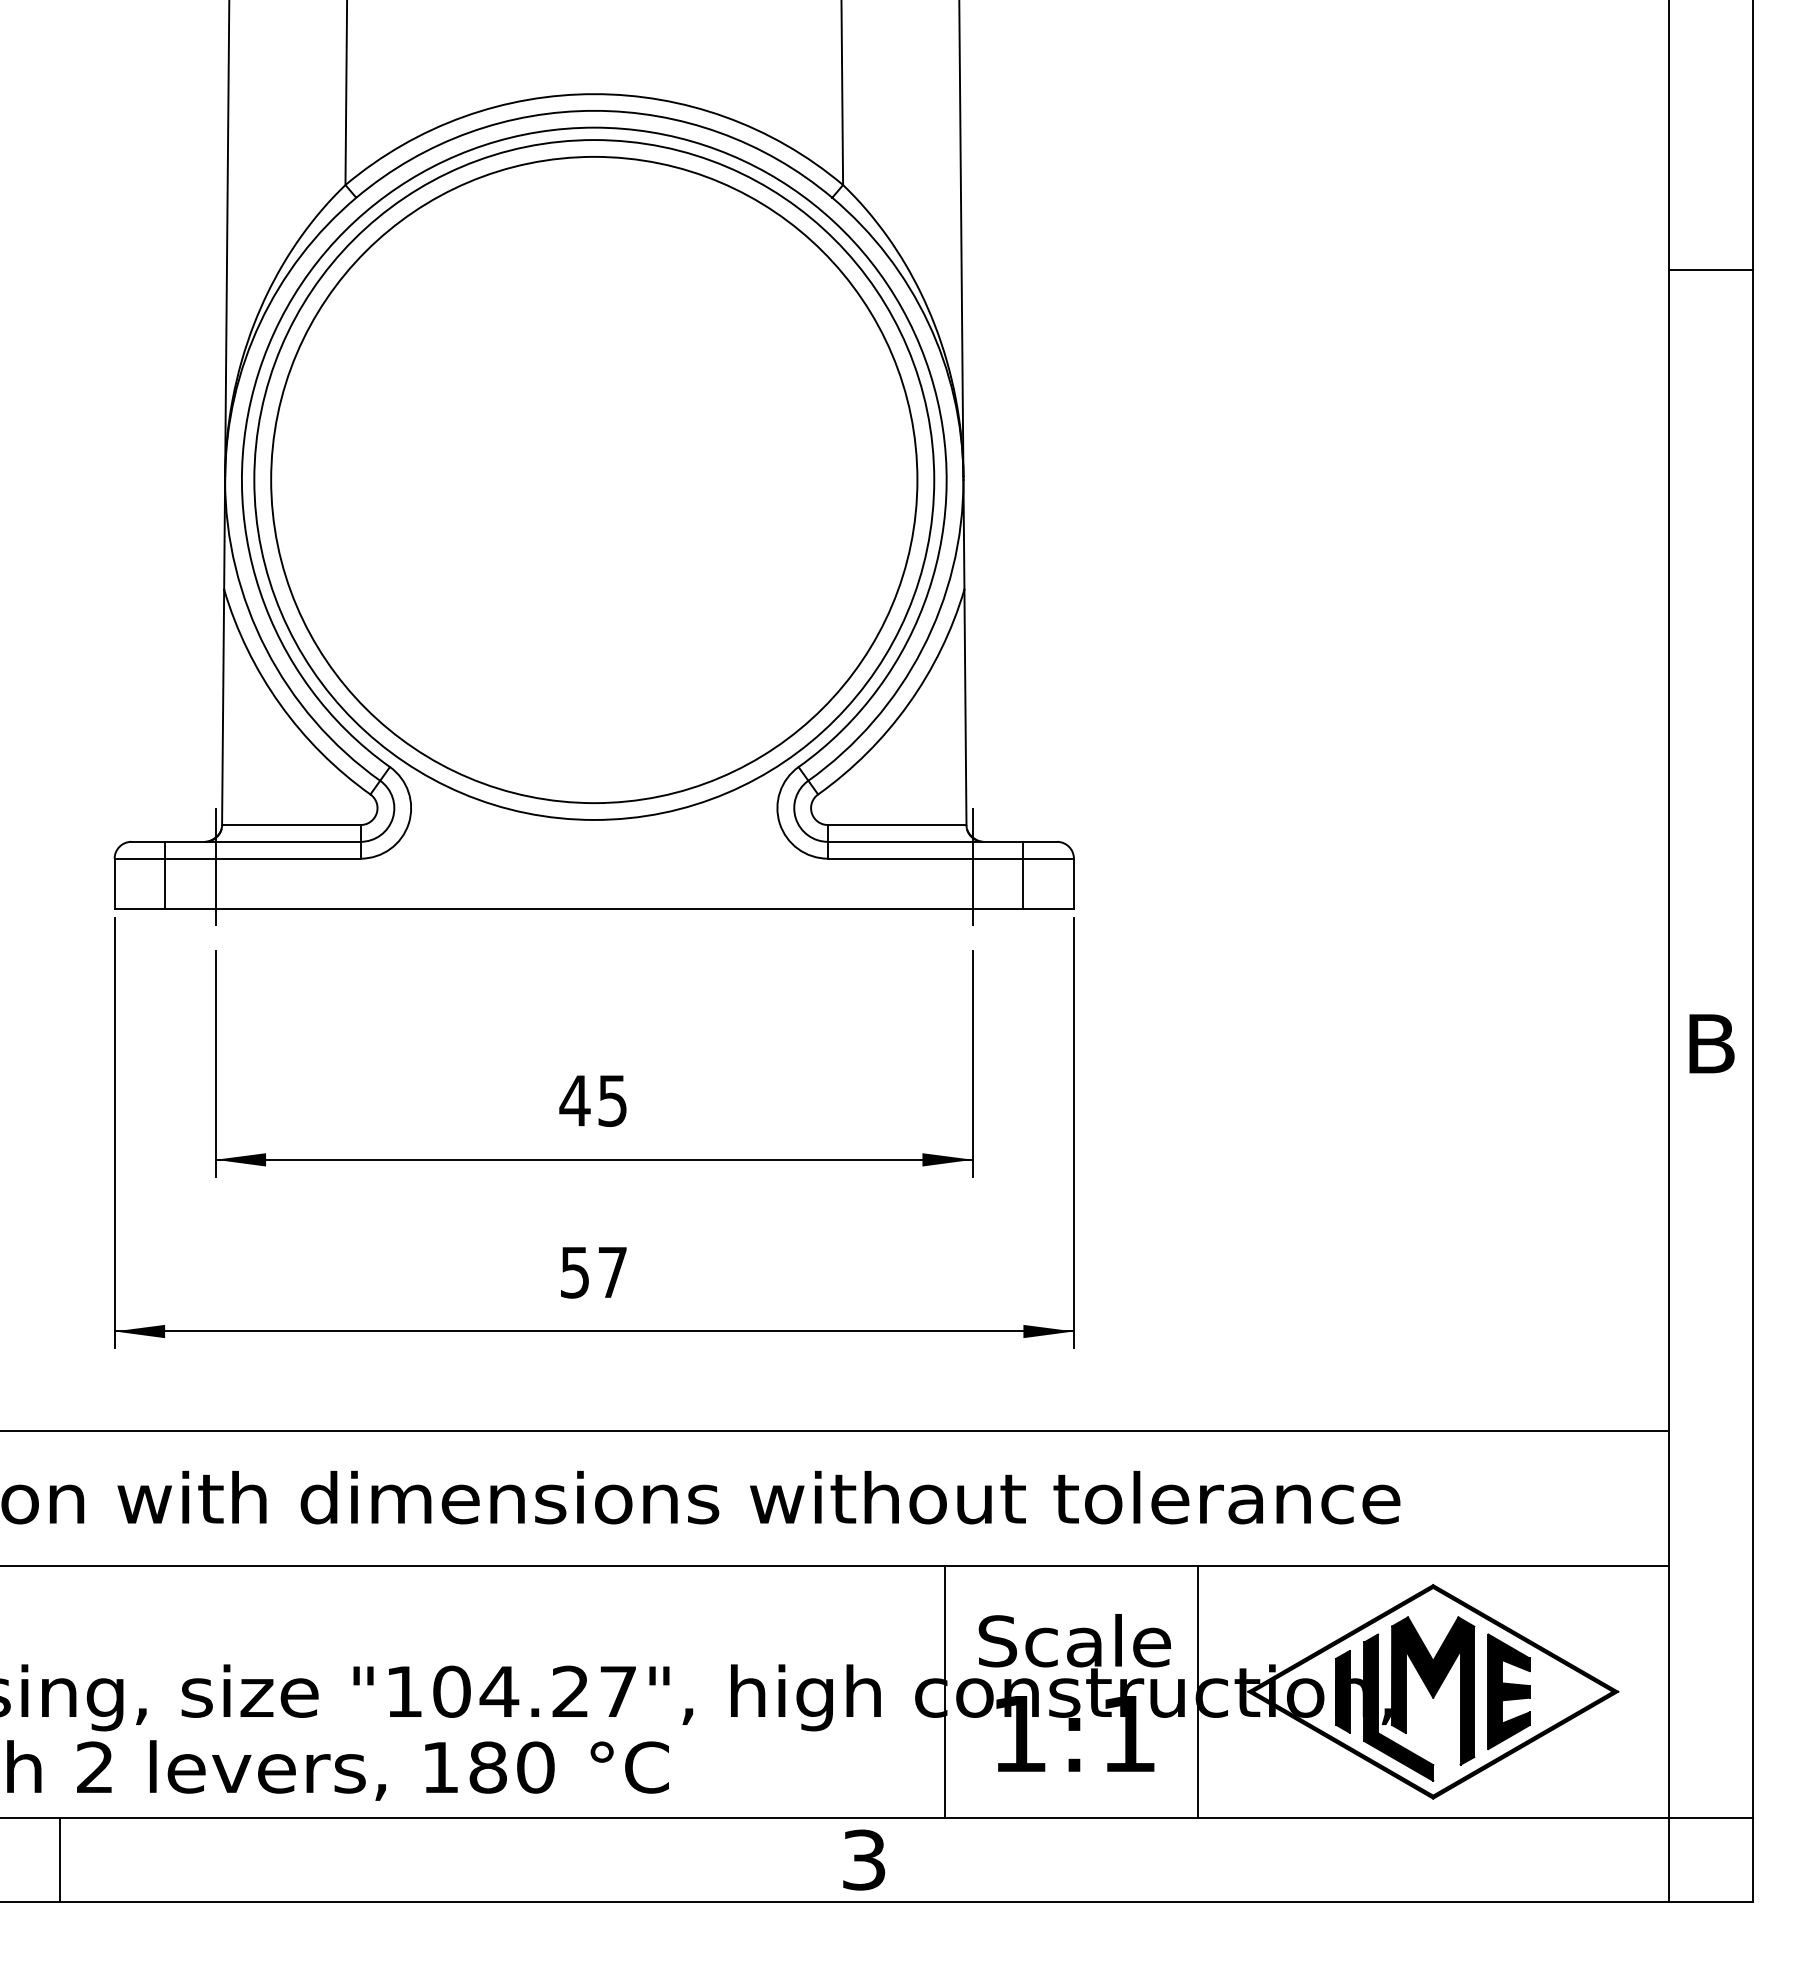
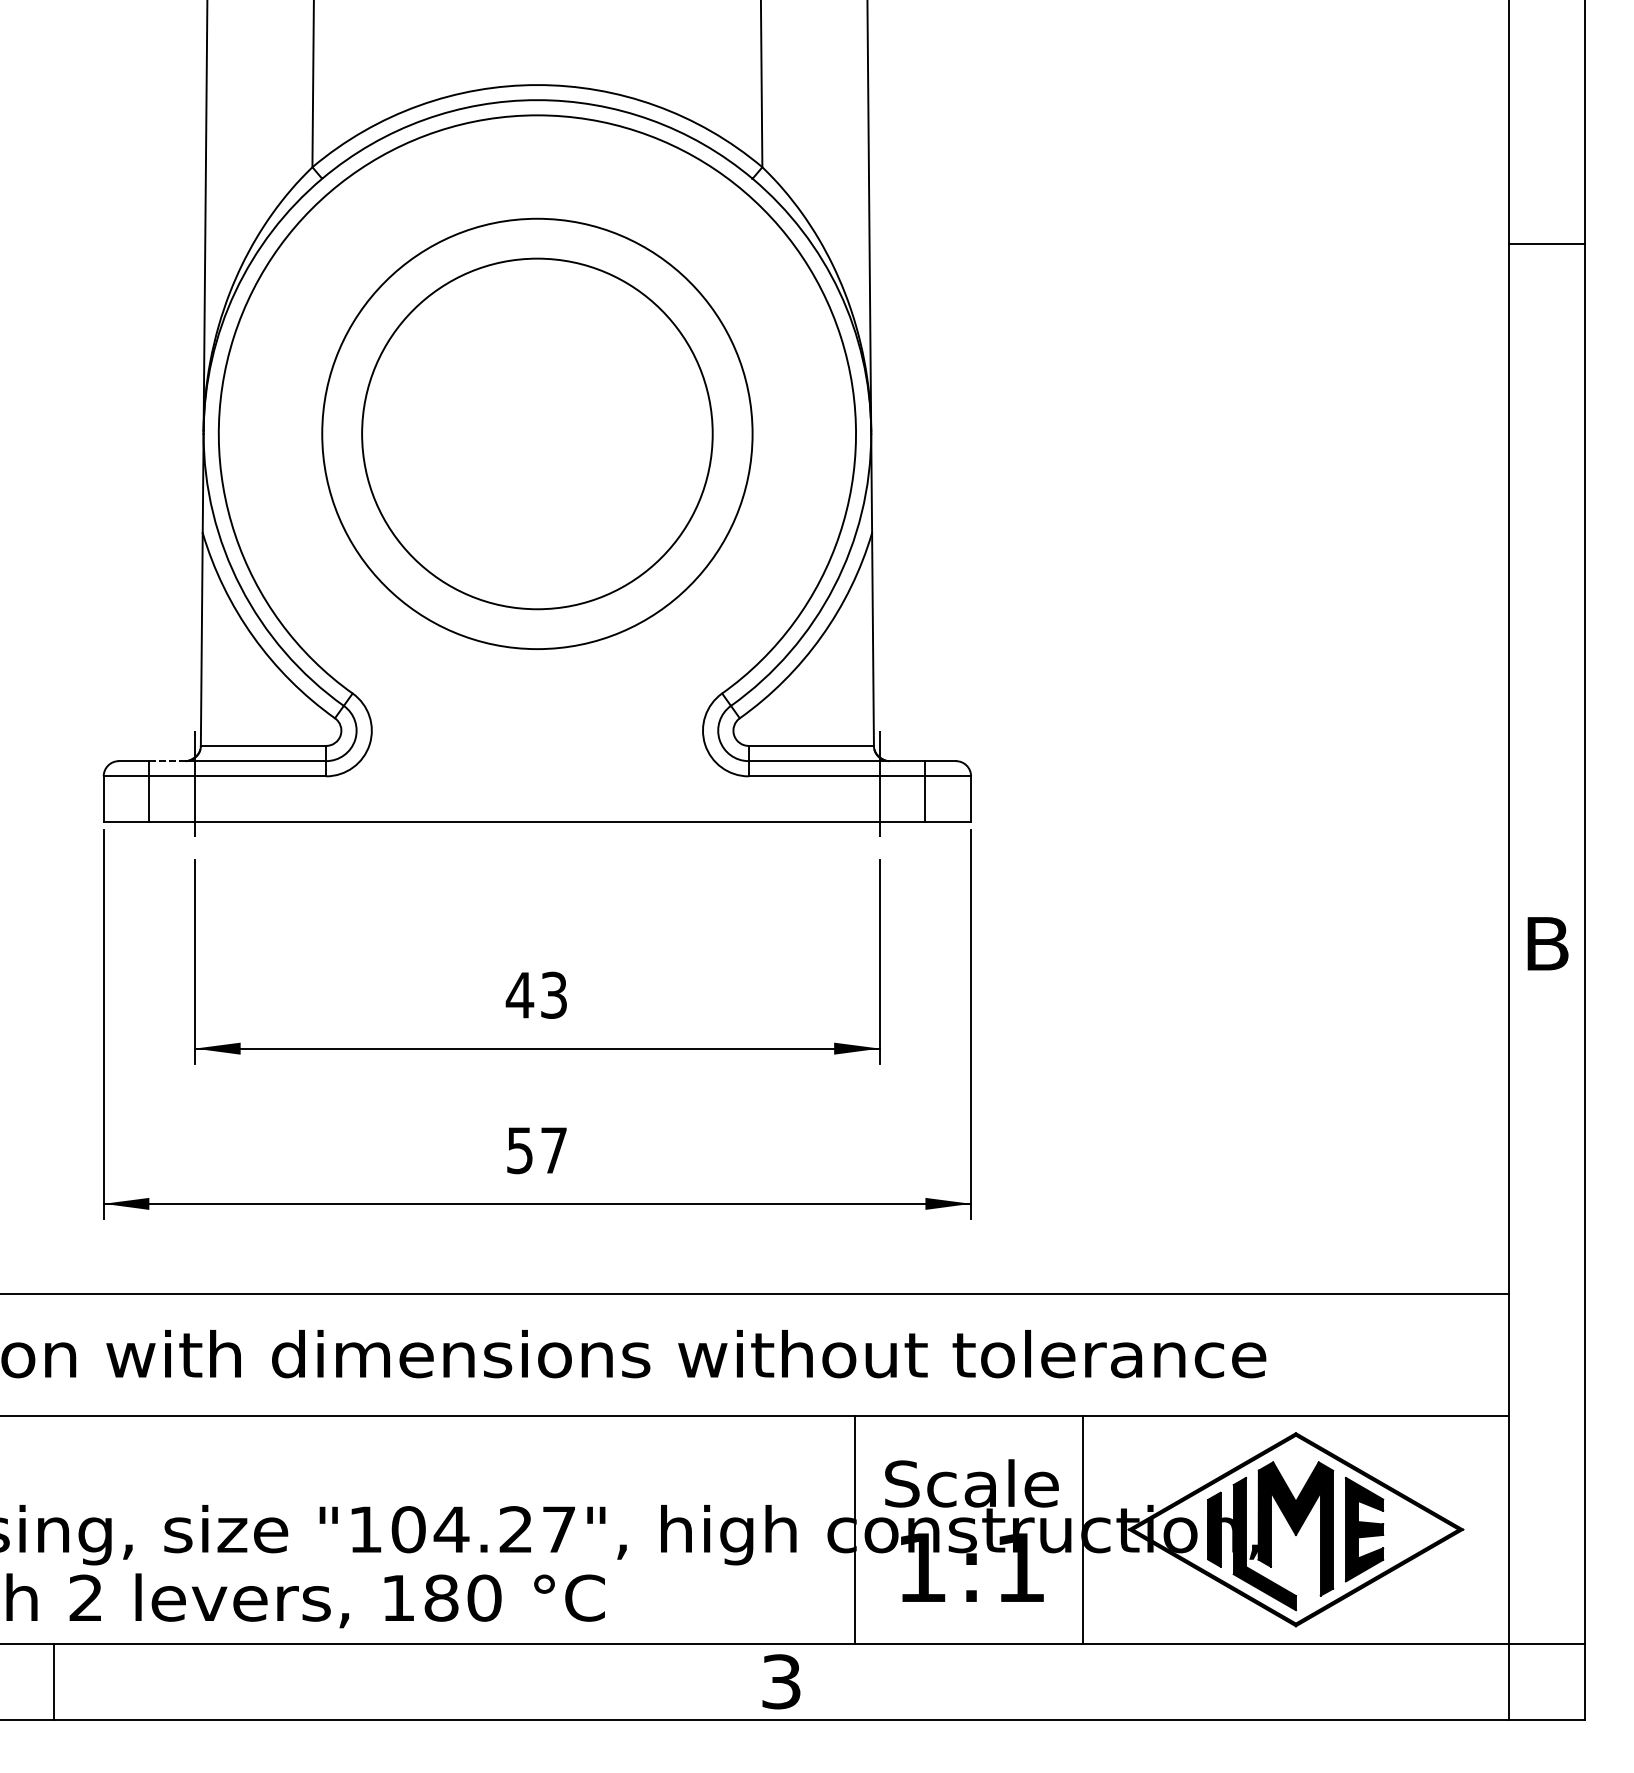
circle: (594, 479) -> (537, 433), size x0.6
circle: (594, 479) -> (537, 433), size x0.7
line: (185, 841) -> (167, 760), solid -> dashed
text: (612, 1100) -> (553, 995), 45 -> 43

